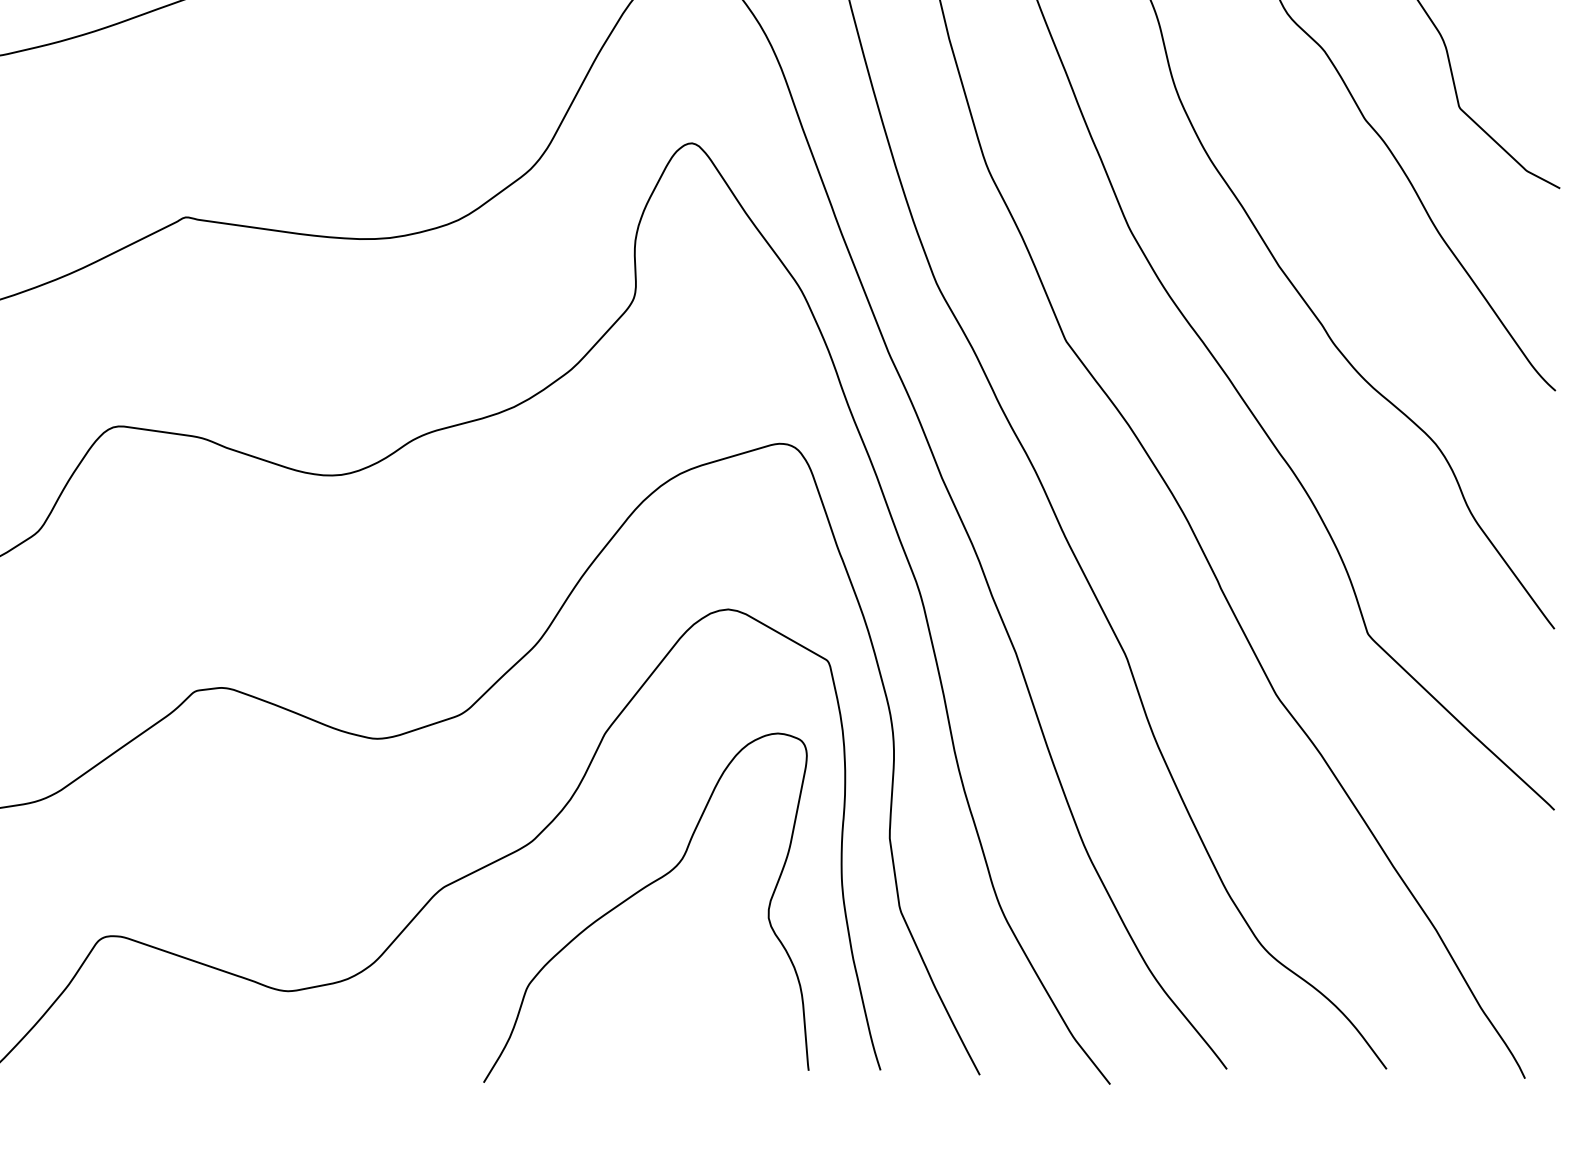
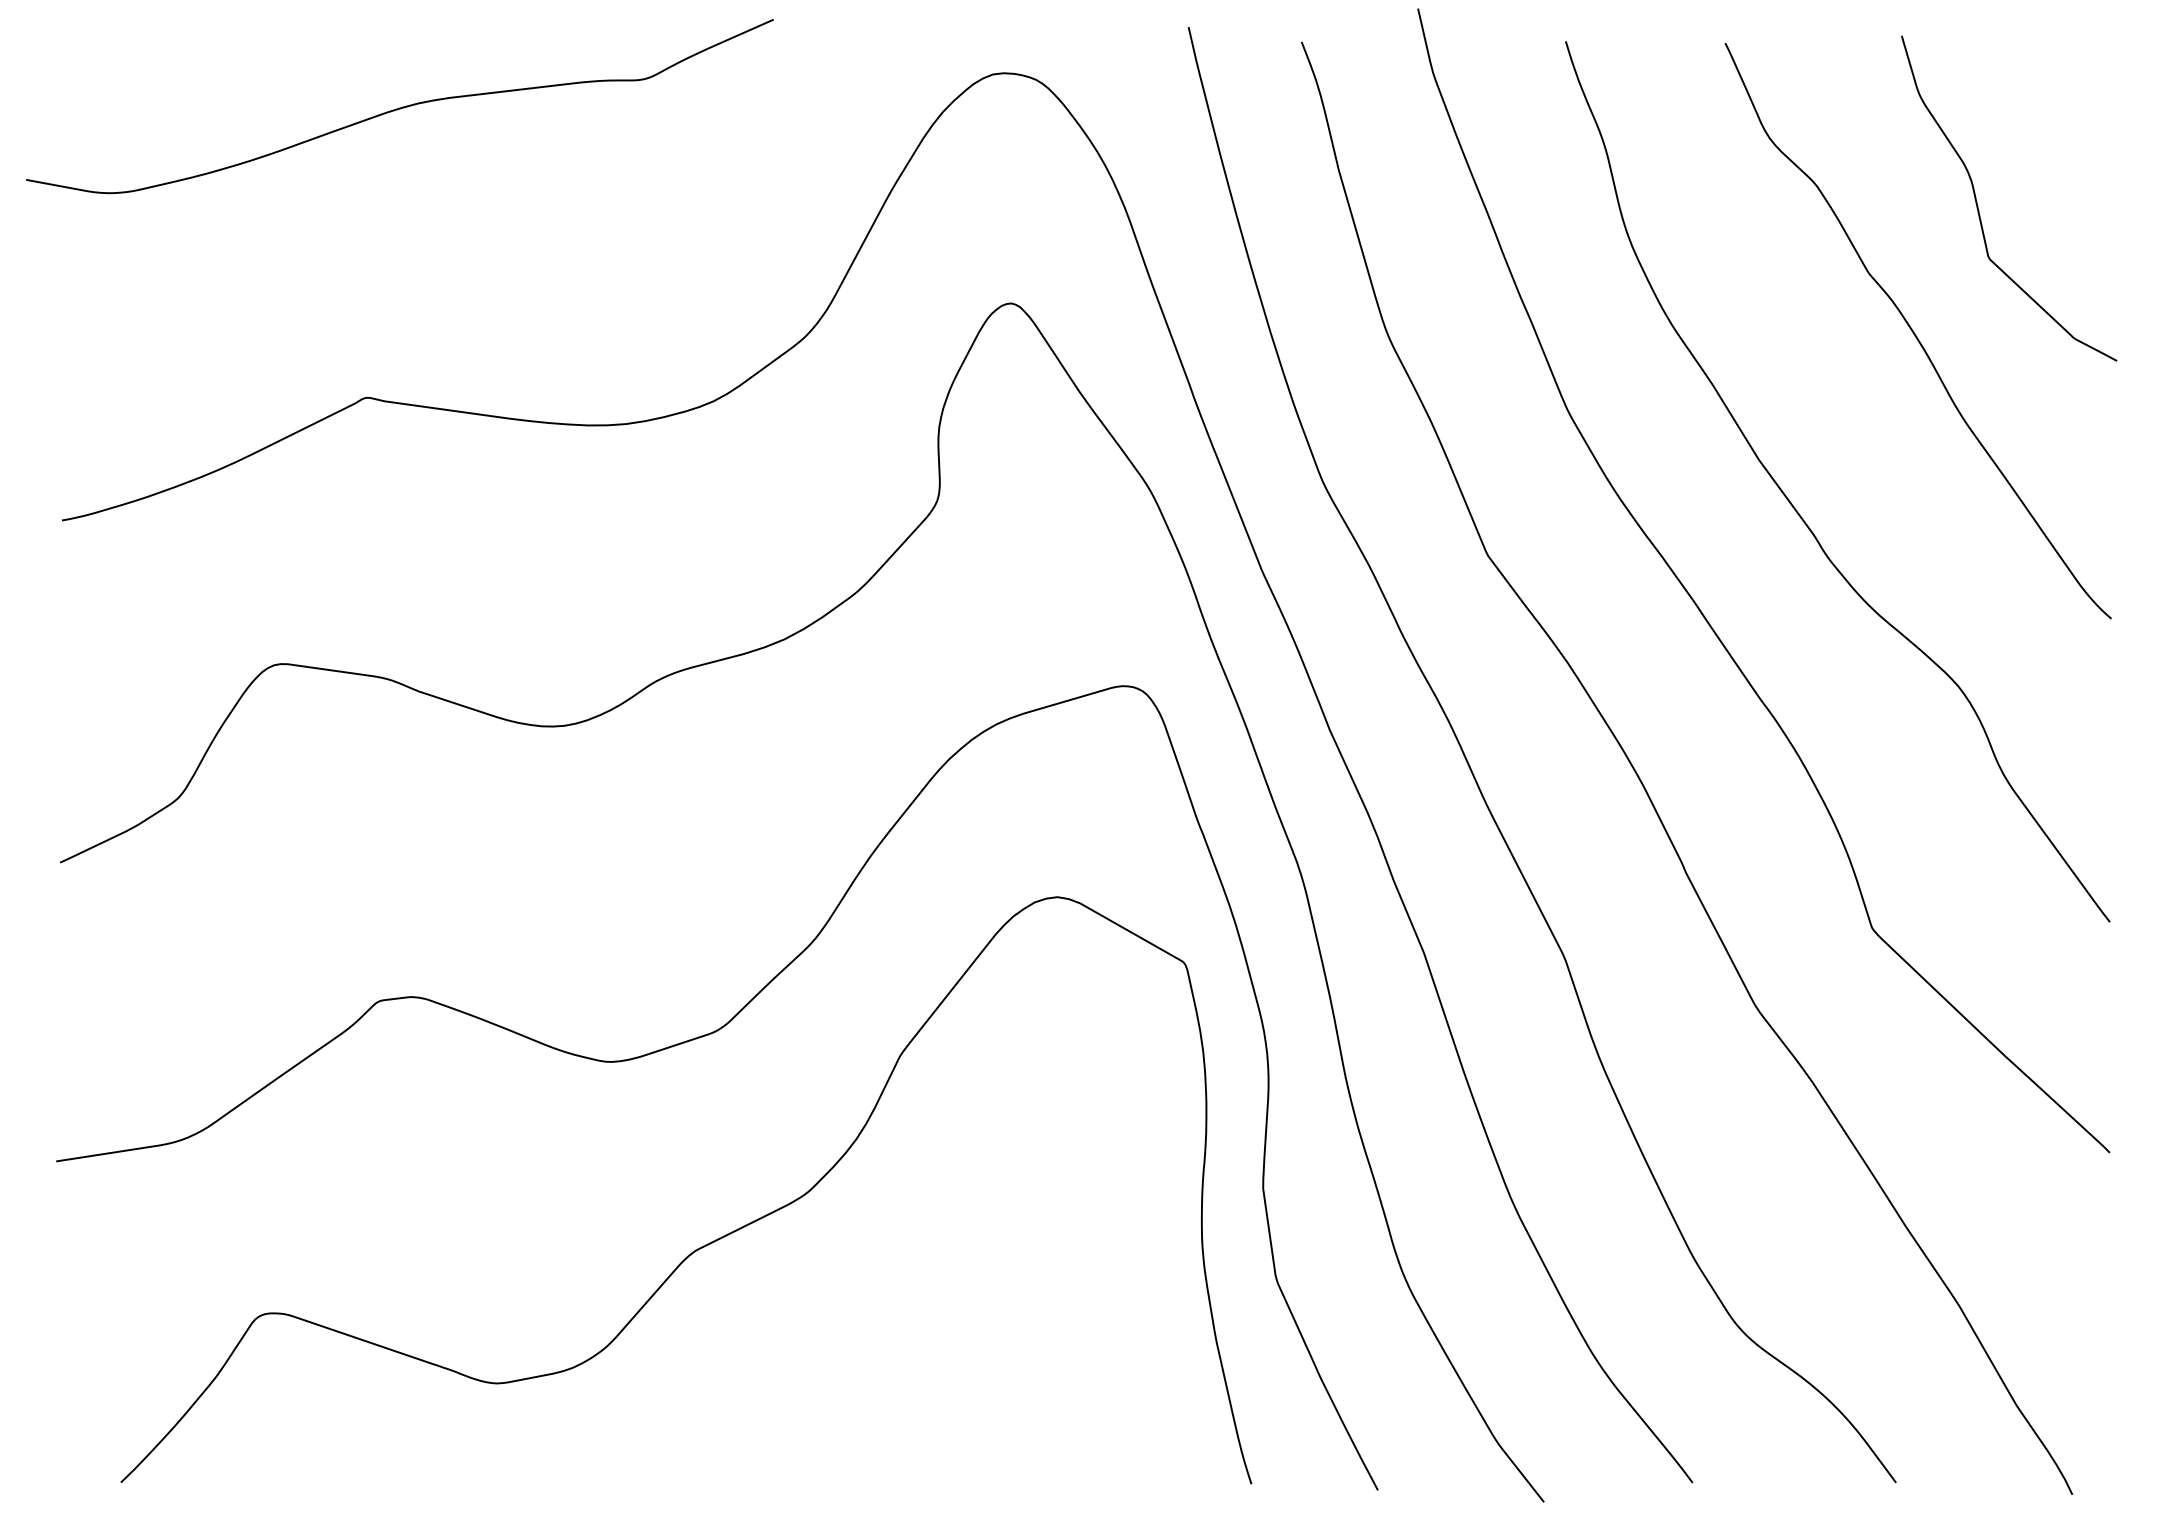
curve: (635, 894) -> (939, 1260), removed

